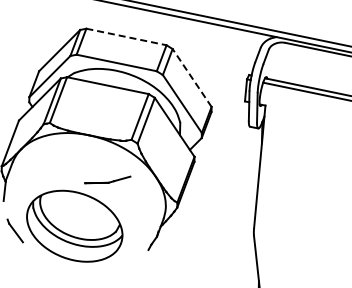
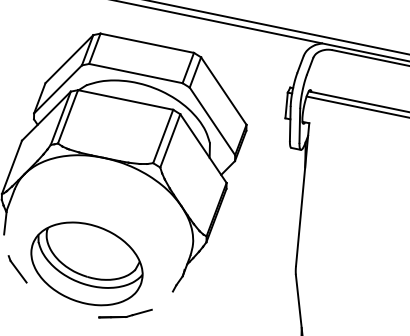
line: (126, 37) -> (147, 43), dashed -> solid
line: (192, 78) -> (224, 91), dashed -> solid
part: (107, 179) -> (125, 313), moved

